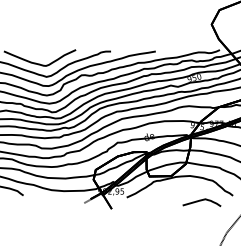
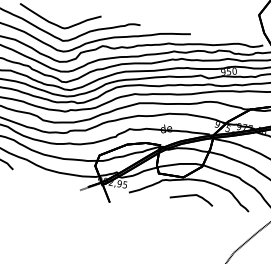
curve: (201, 201) -> (191, 196), moved

